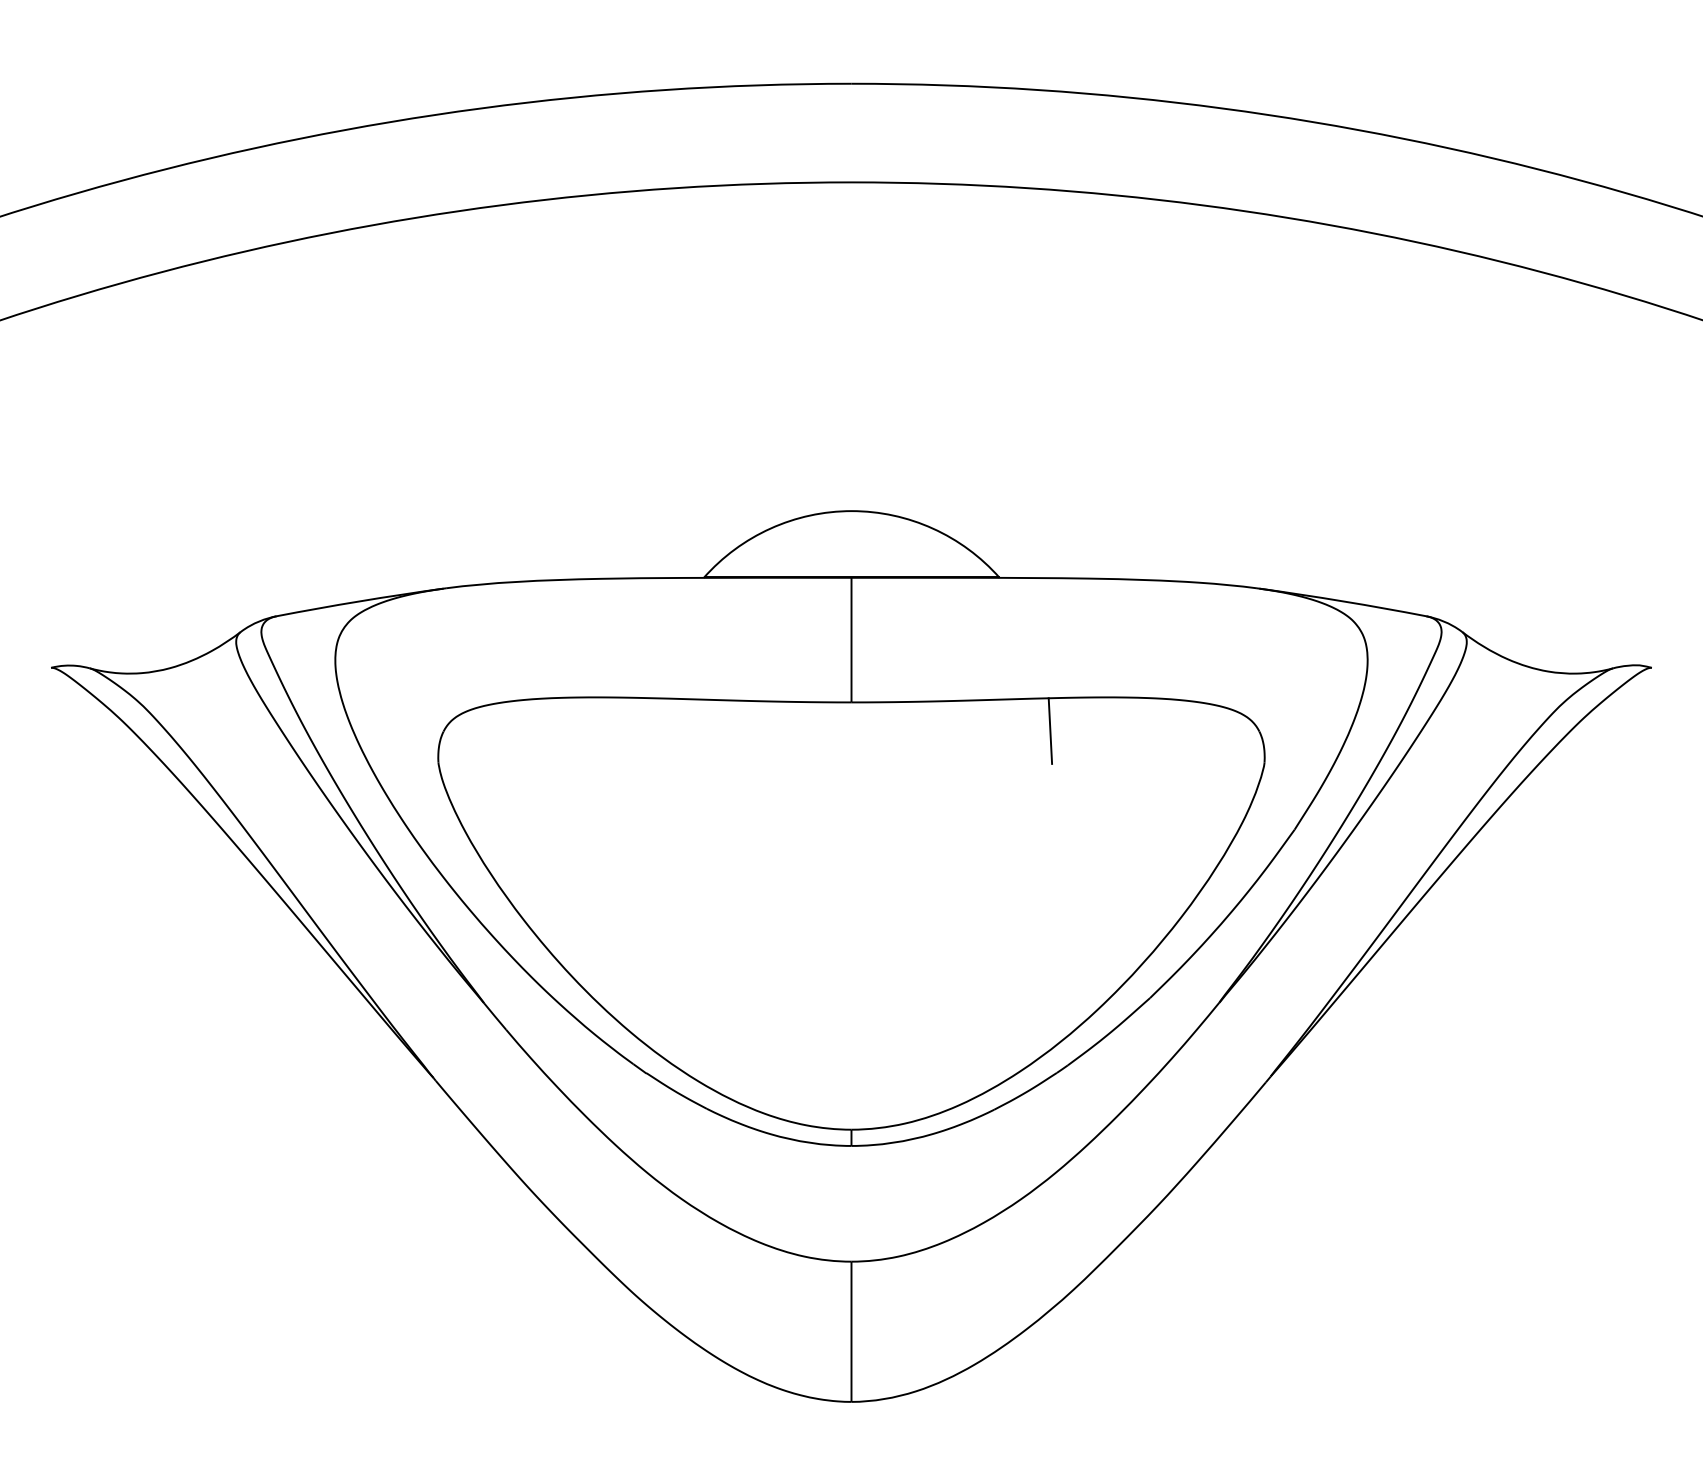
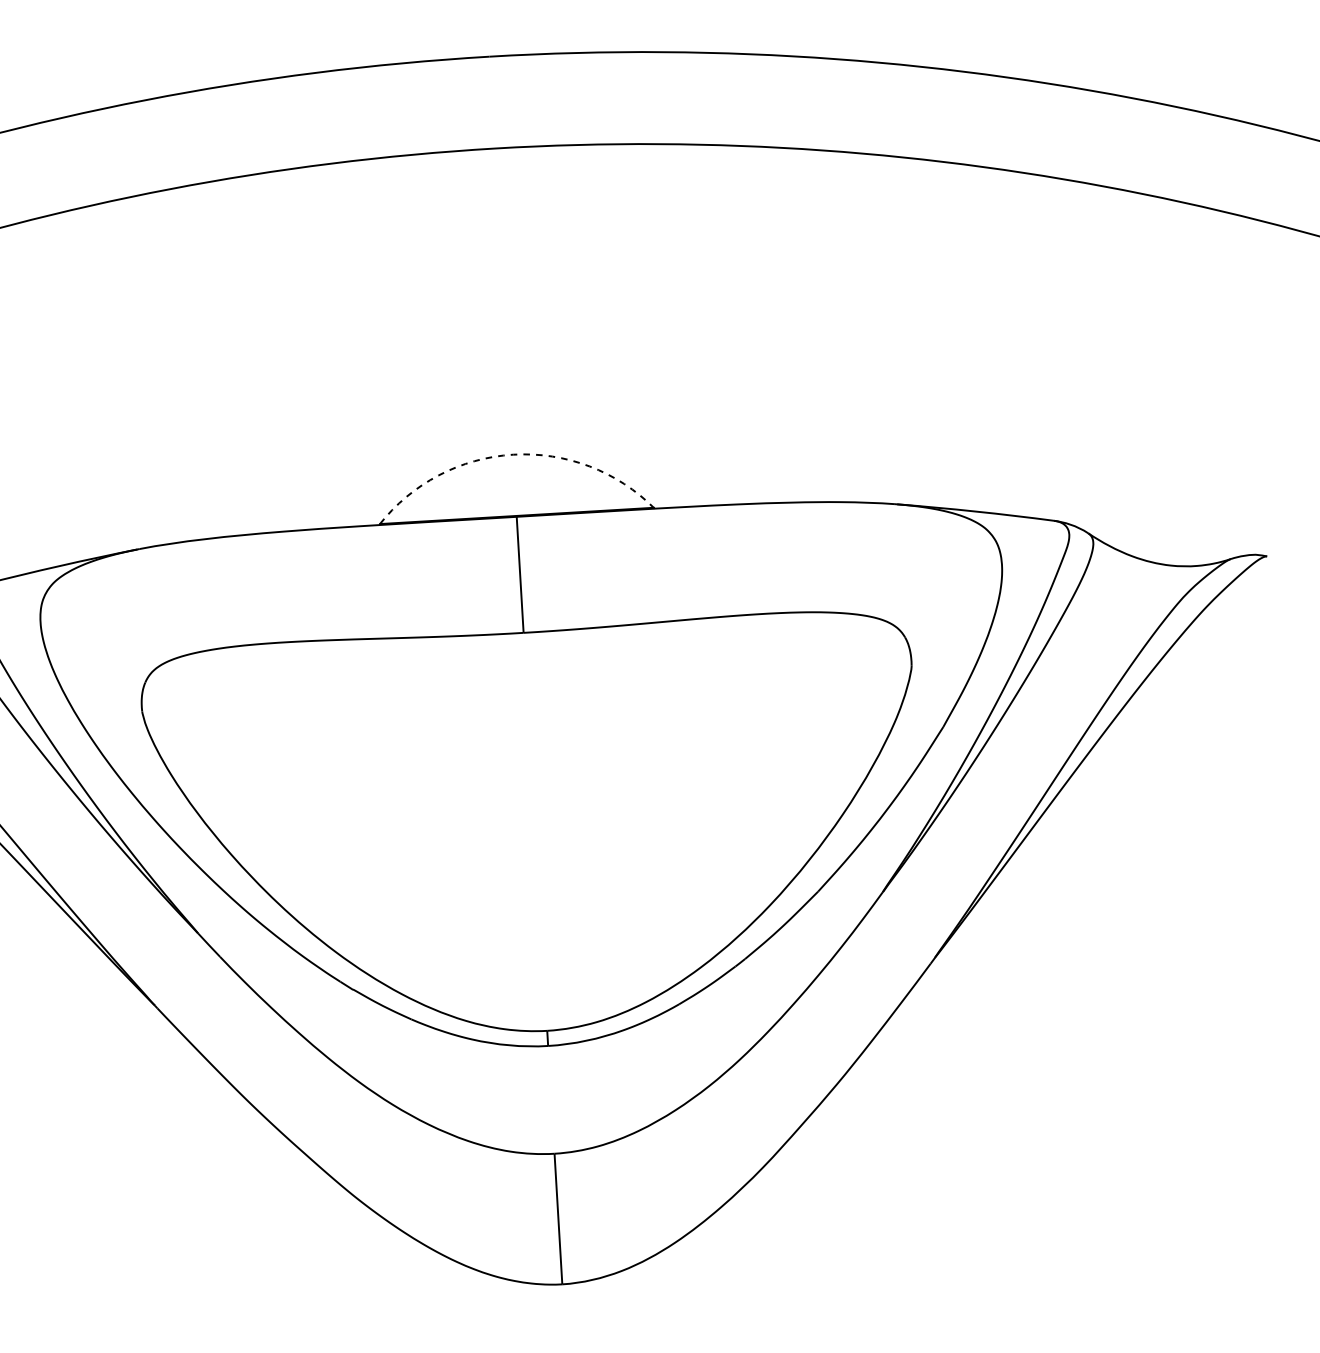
arc: (851, 511) -> (513, 455), solid -> dashed
line: (1050, 730) -> (710, 648), removed

